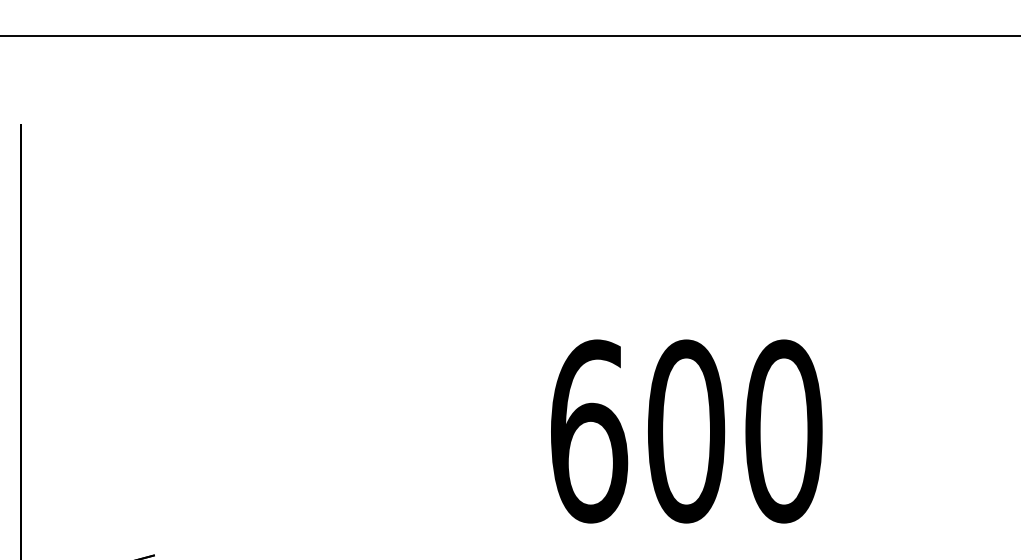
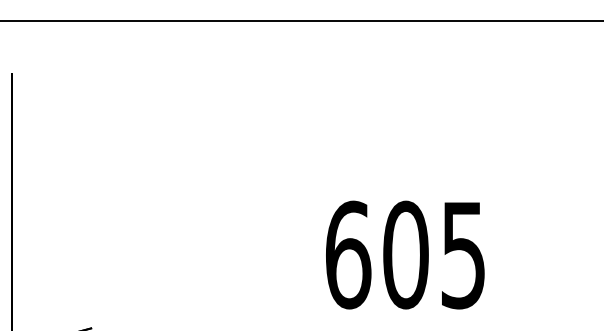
text: (783, 430) -> (463, 254), 600 -> 605

